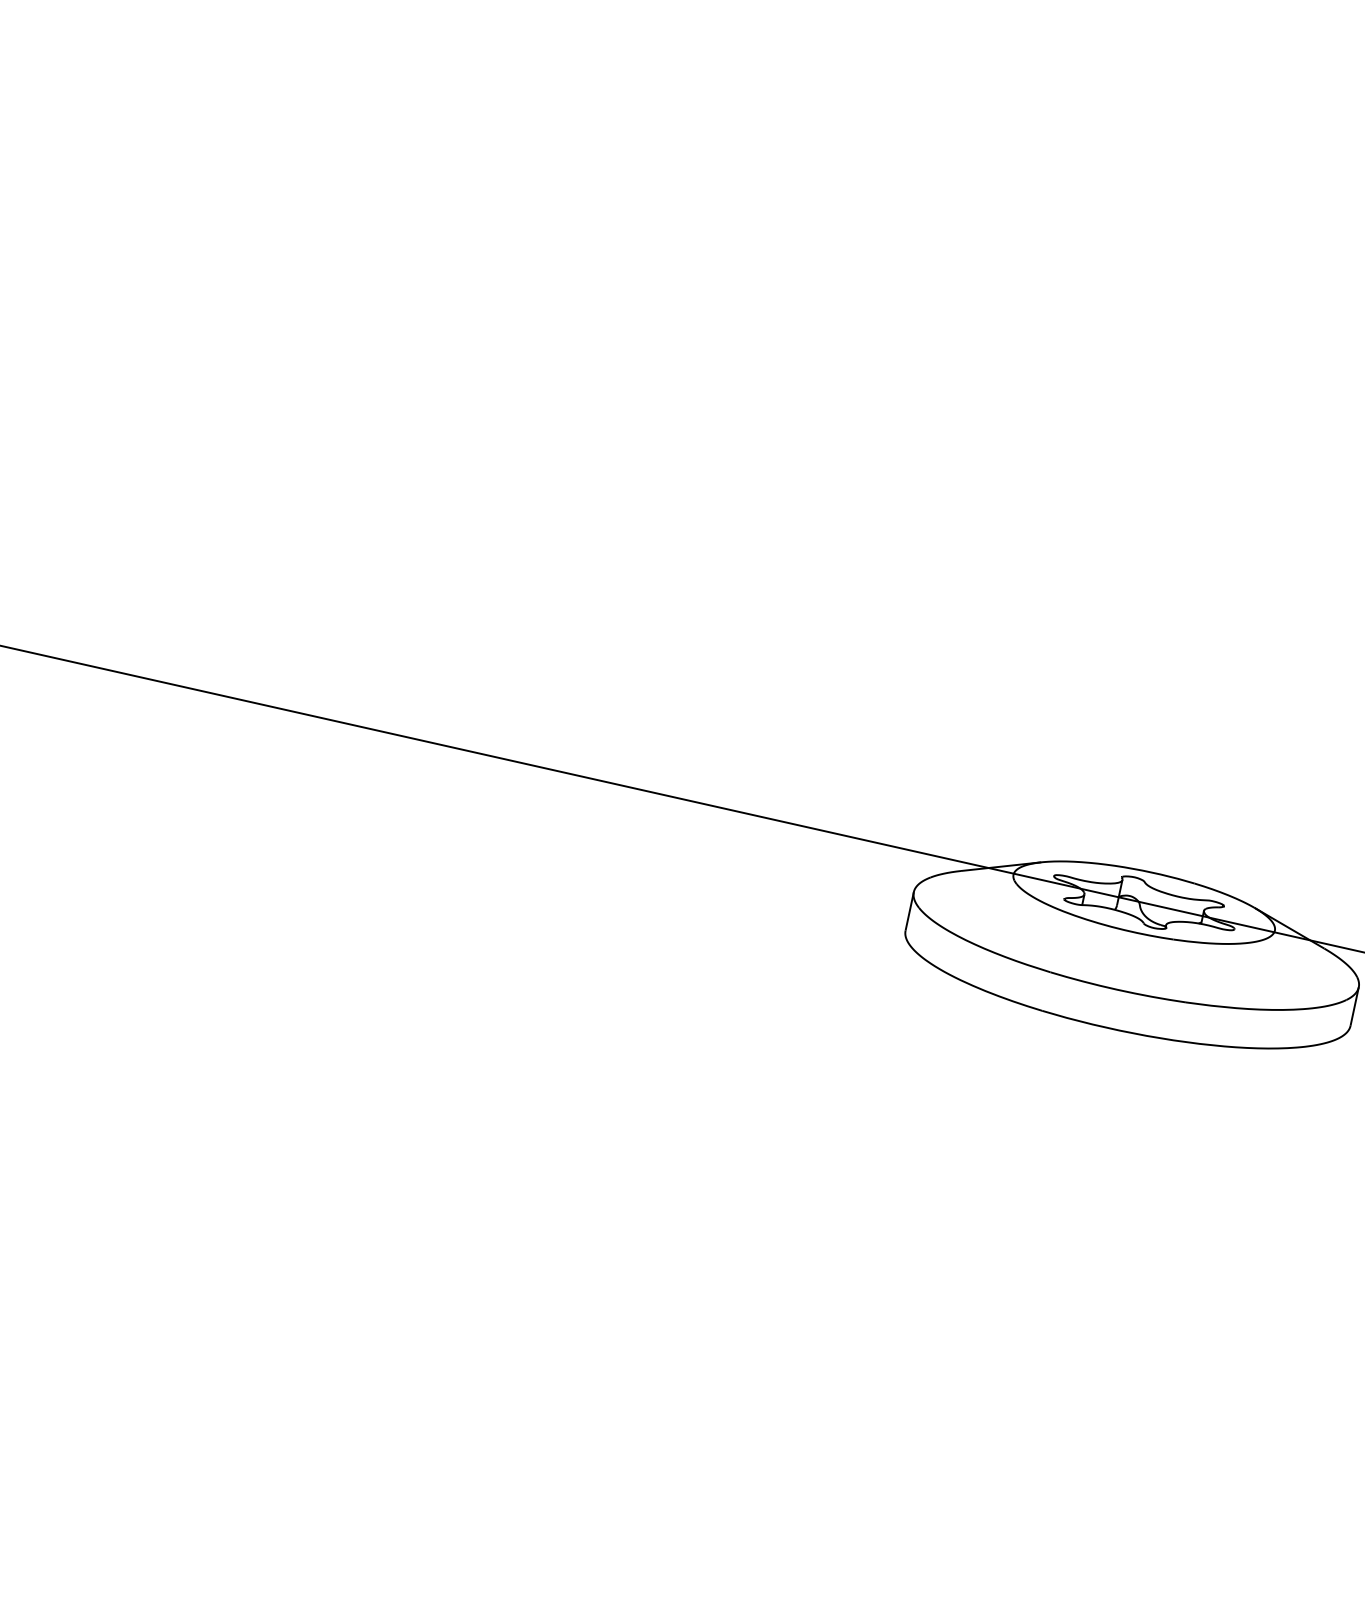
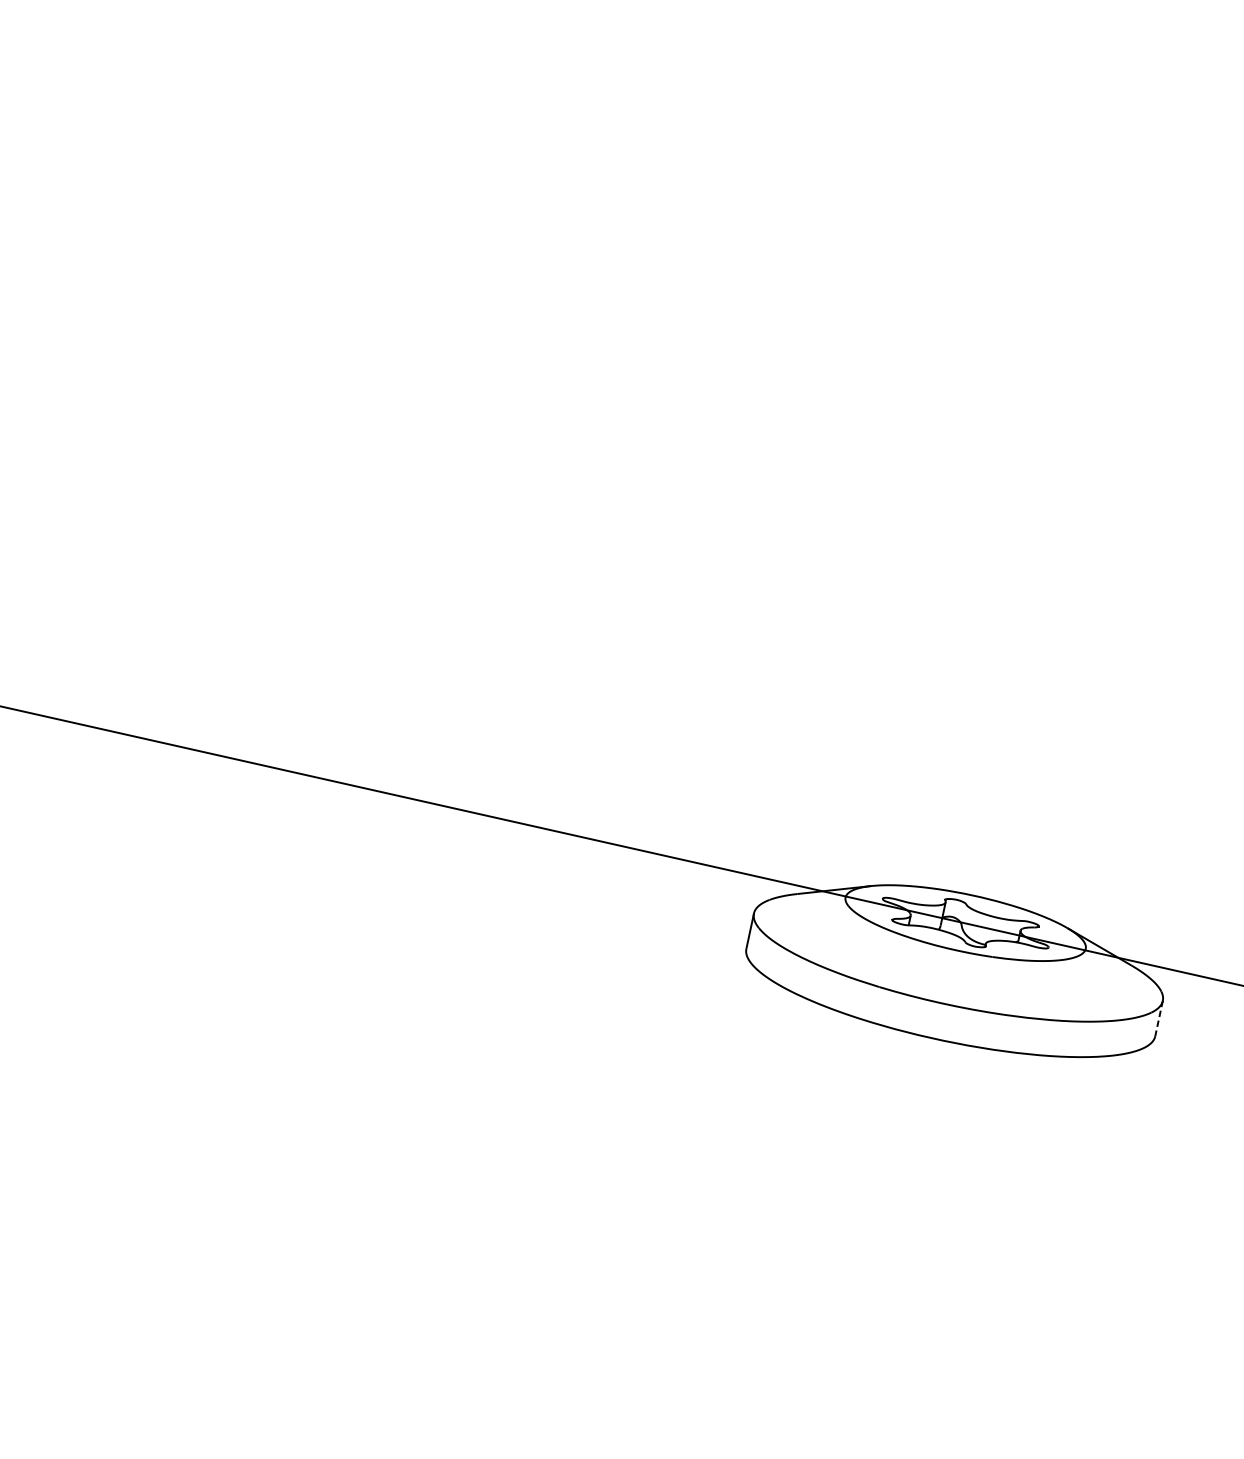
line: (1354, 1006) -> (1158, 1018), solid -> dashed

